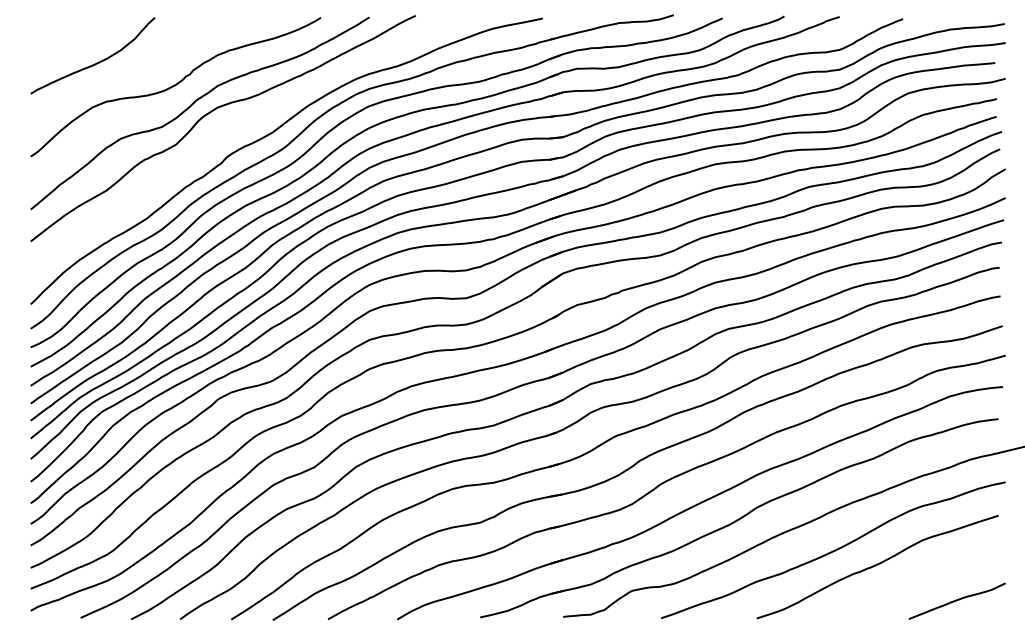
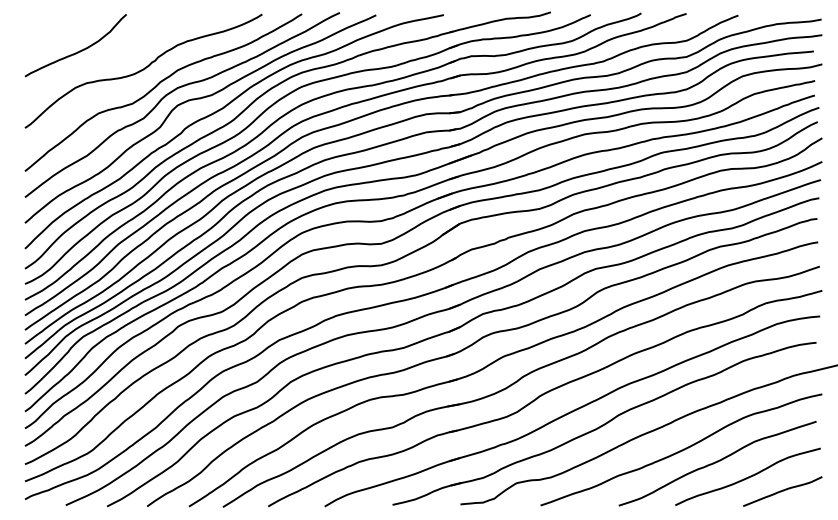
curve: (239, 122) -> (195, 100), added
curve: (914, 583) -> (747, 477), added

